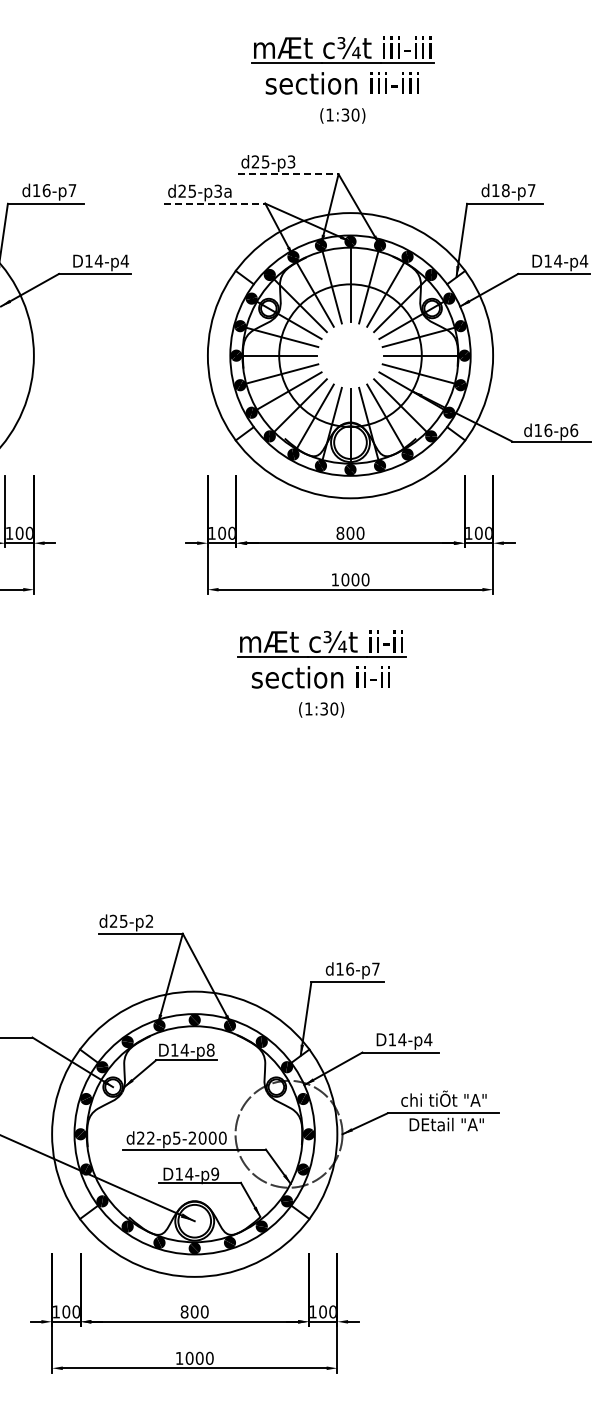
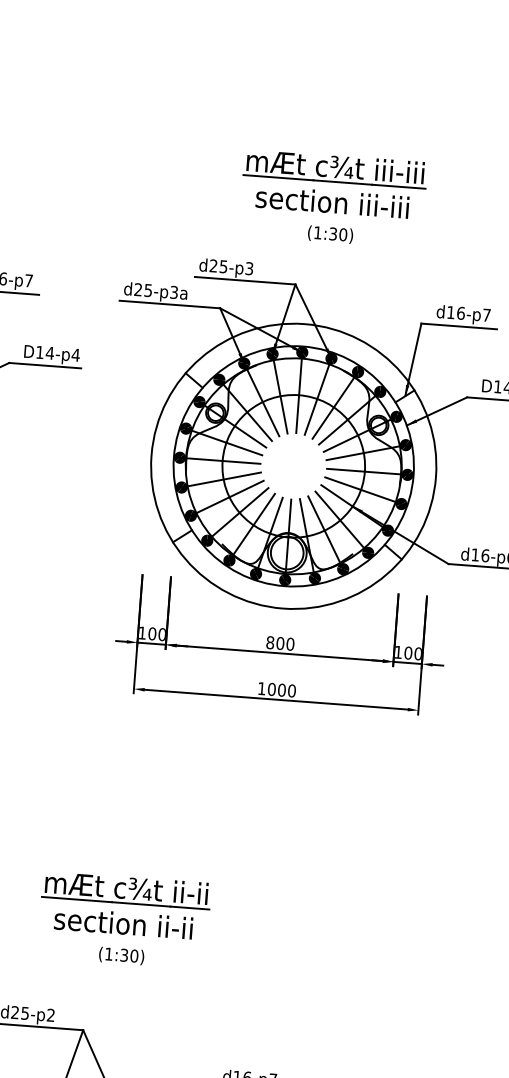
part: (342, 79) -> (332, 198), moved
line: (288, 174) -> (245, 281), dashed -> solid
text: (505, 190) -> (460, 313), d18-p7 -> d16-p7
line: (215, 203) -> (170, 304), dashed -> solid
part: (321, 673) -> (124, 919), moved

